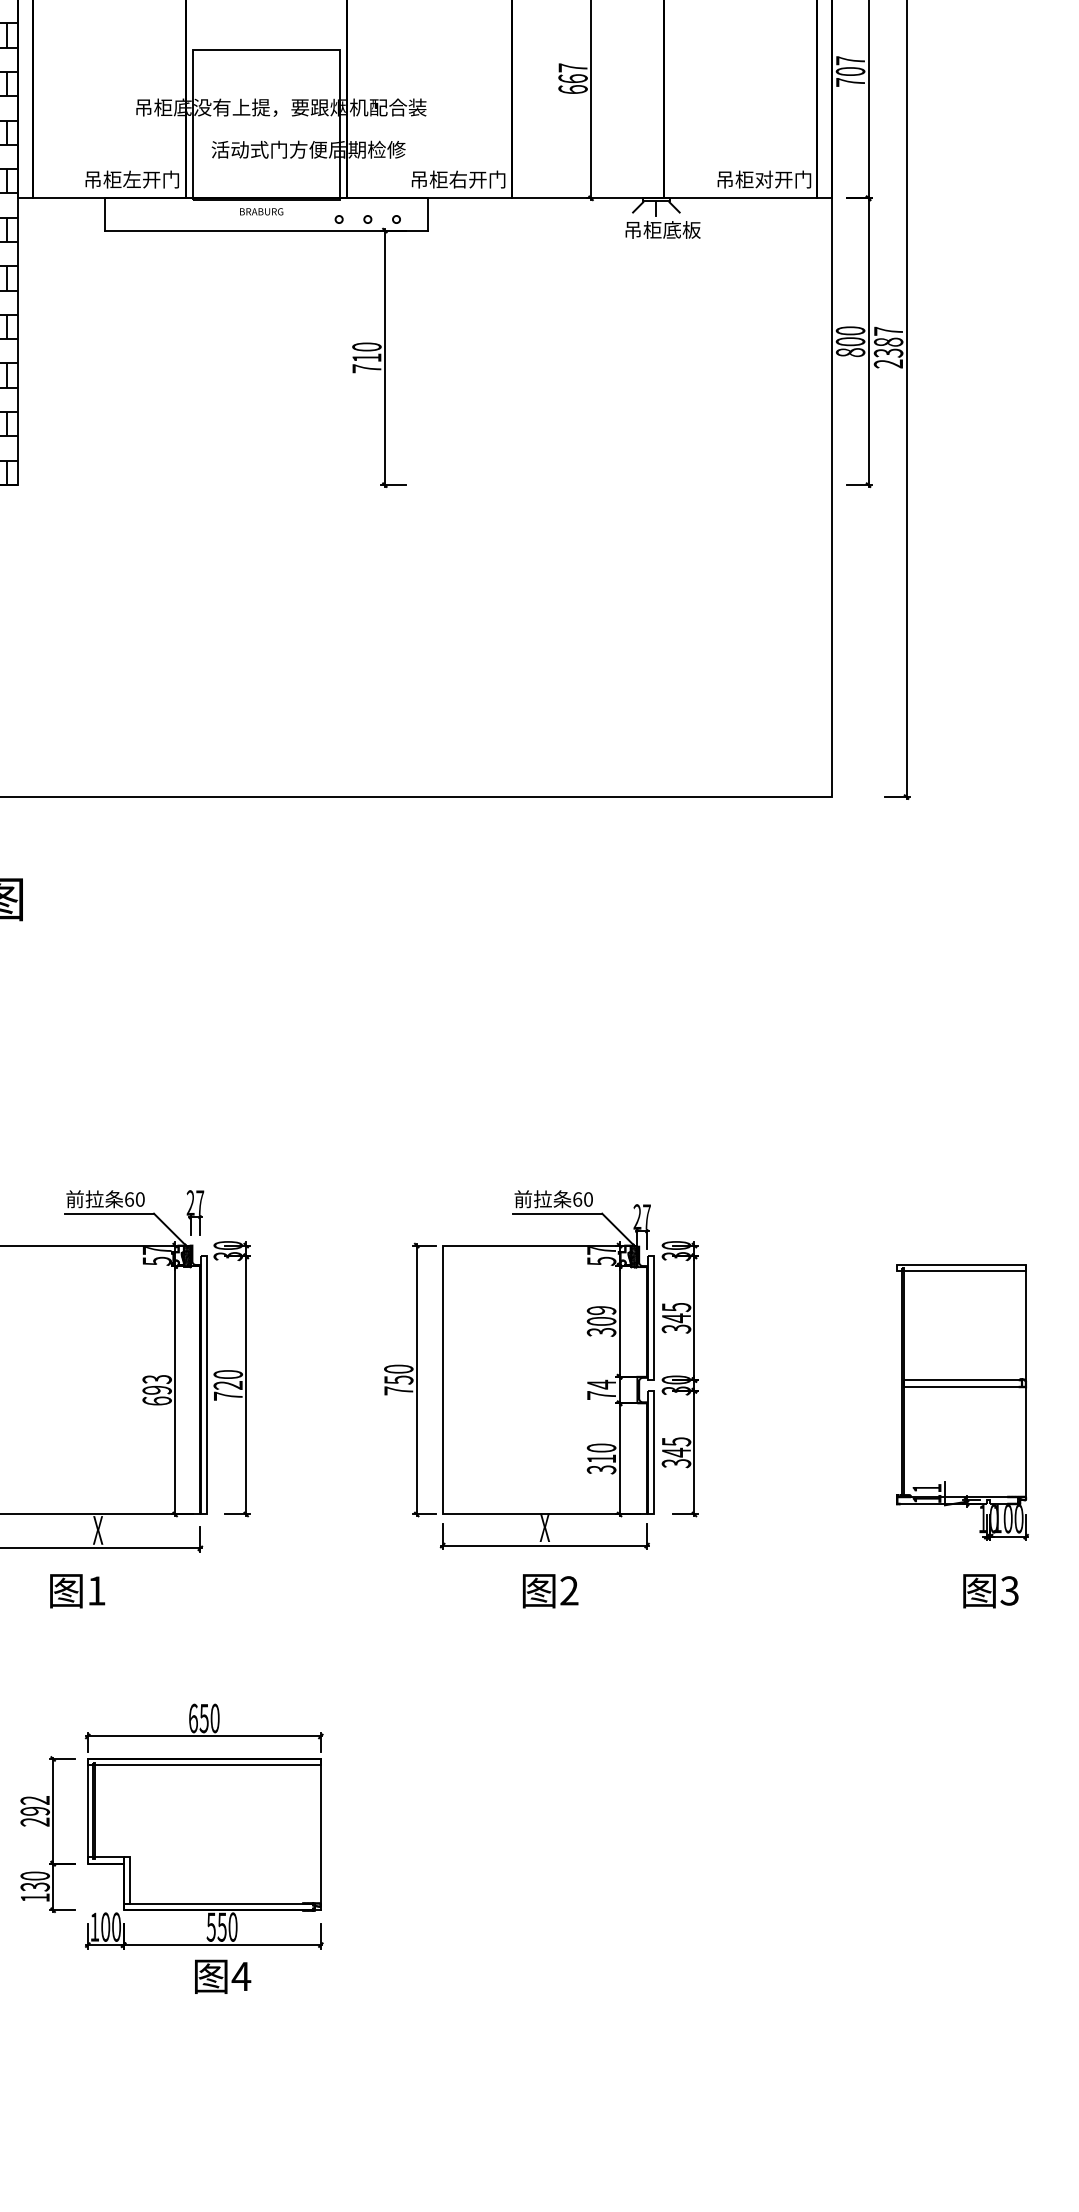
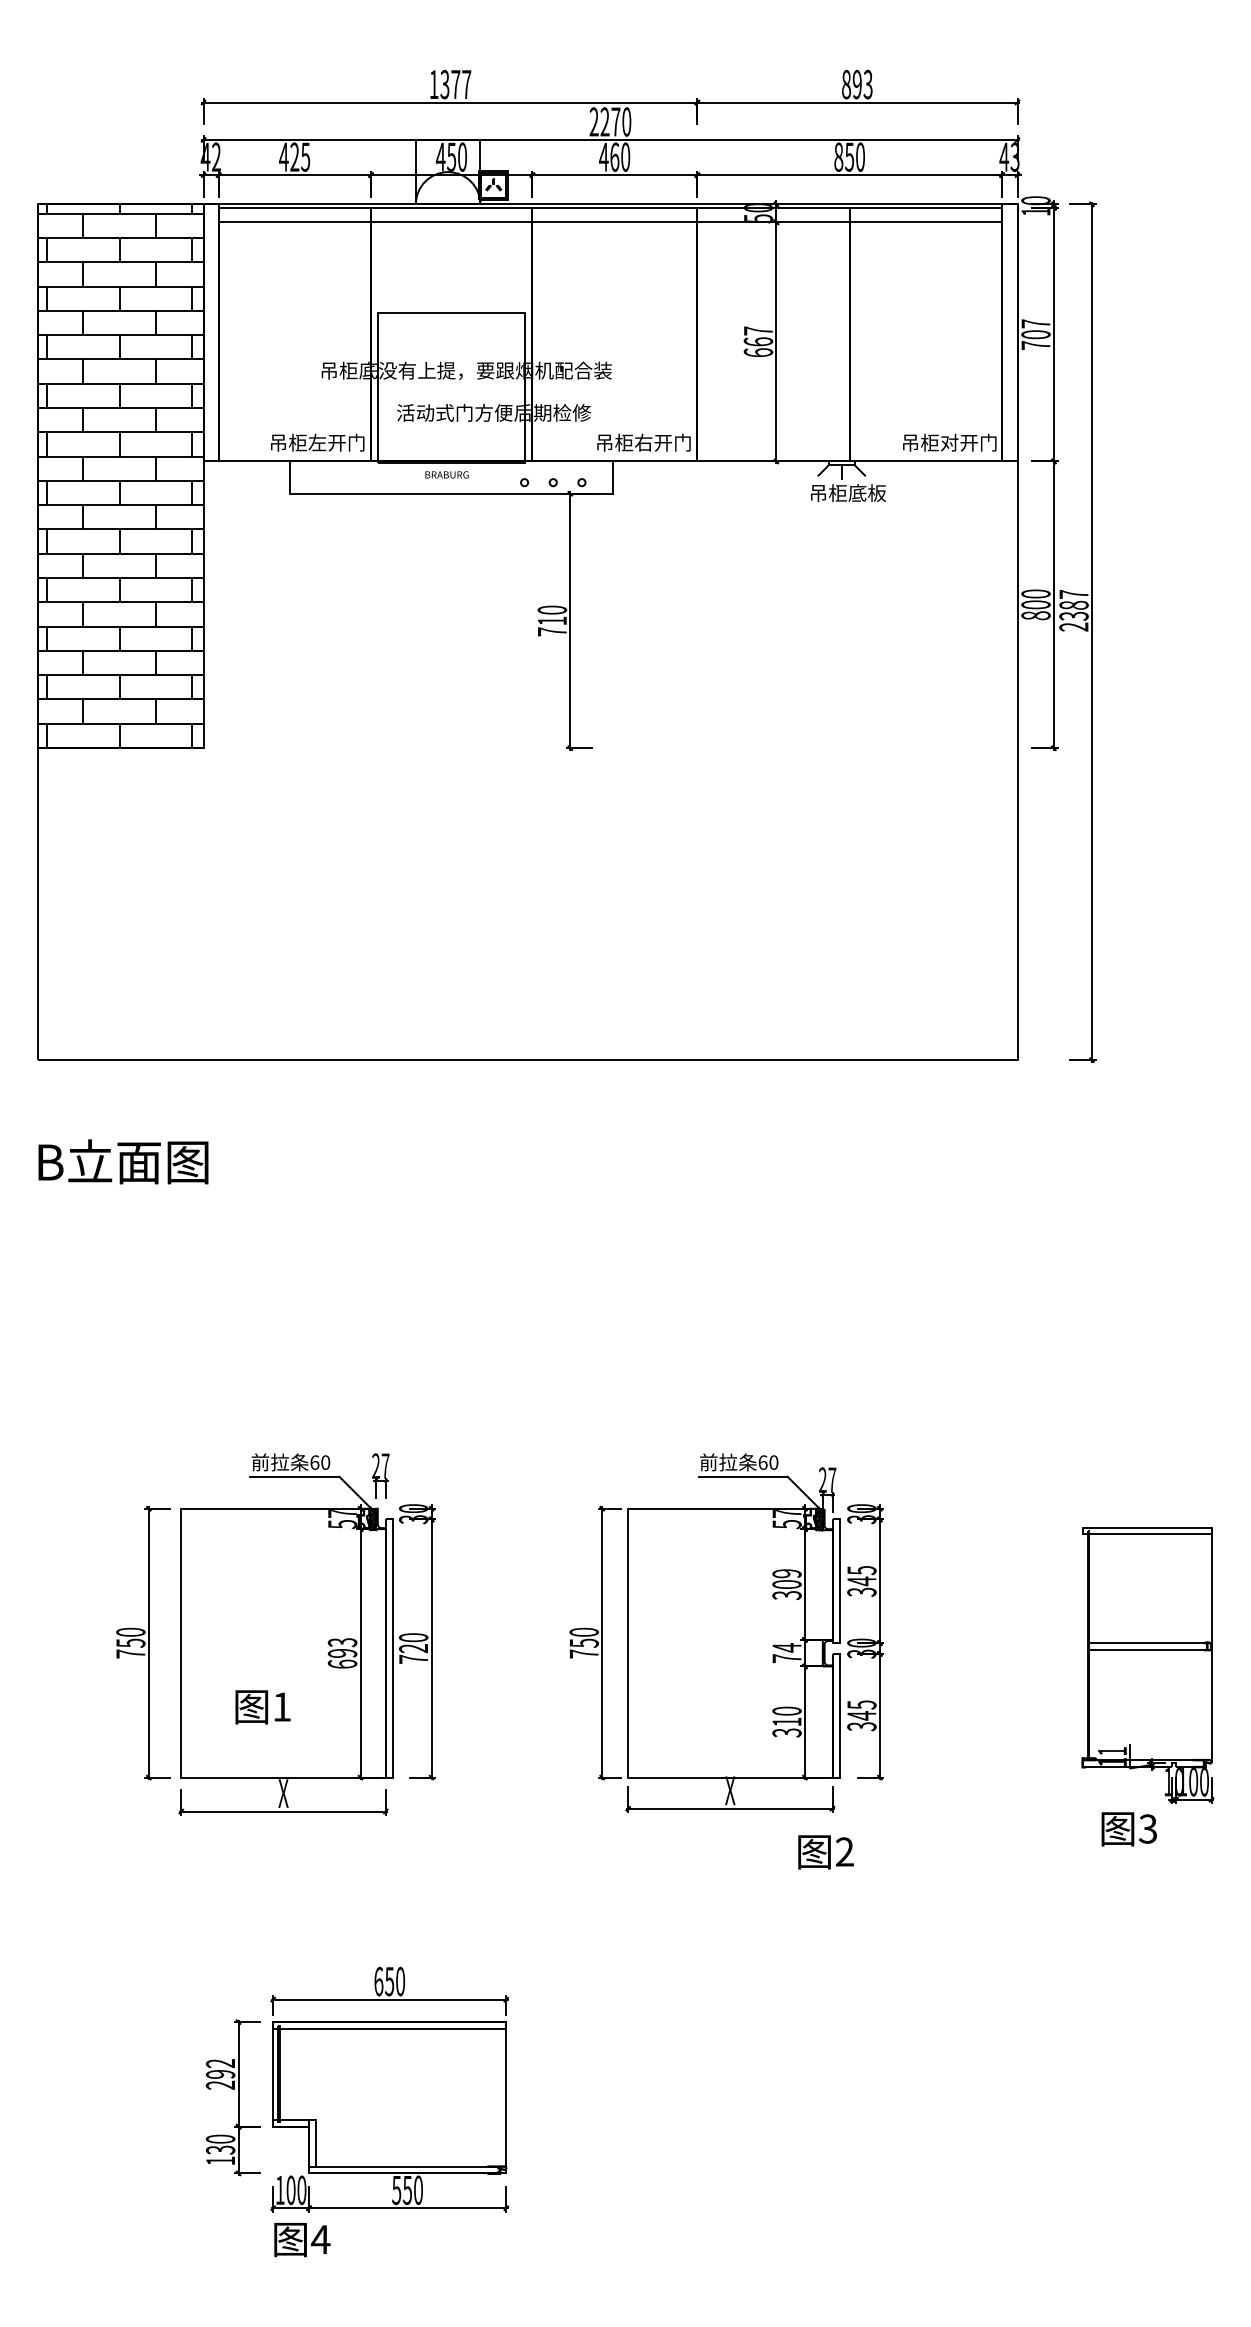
text: (77, 1591) -> (262, 1707), moved
text: (550, 1591) -> (825, 1852), moved
text: (990, 1591) -> (1128, 1829), moved
text: (223, 1977) -> (302, 2240), moved

